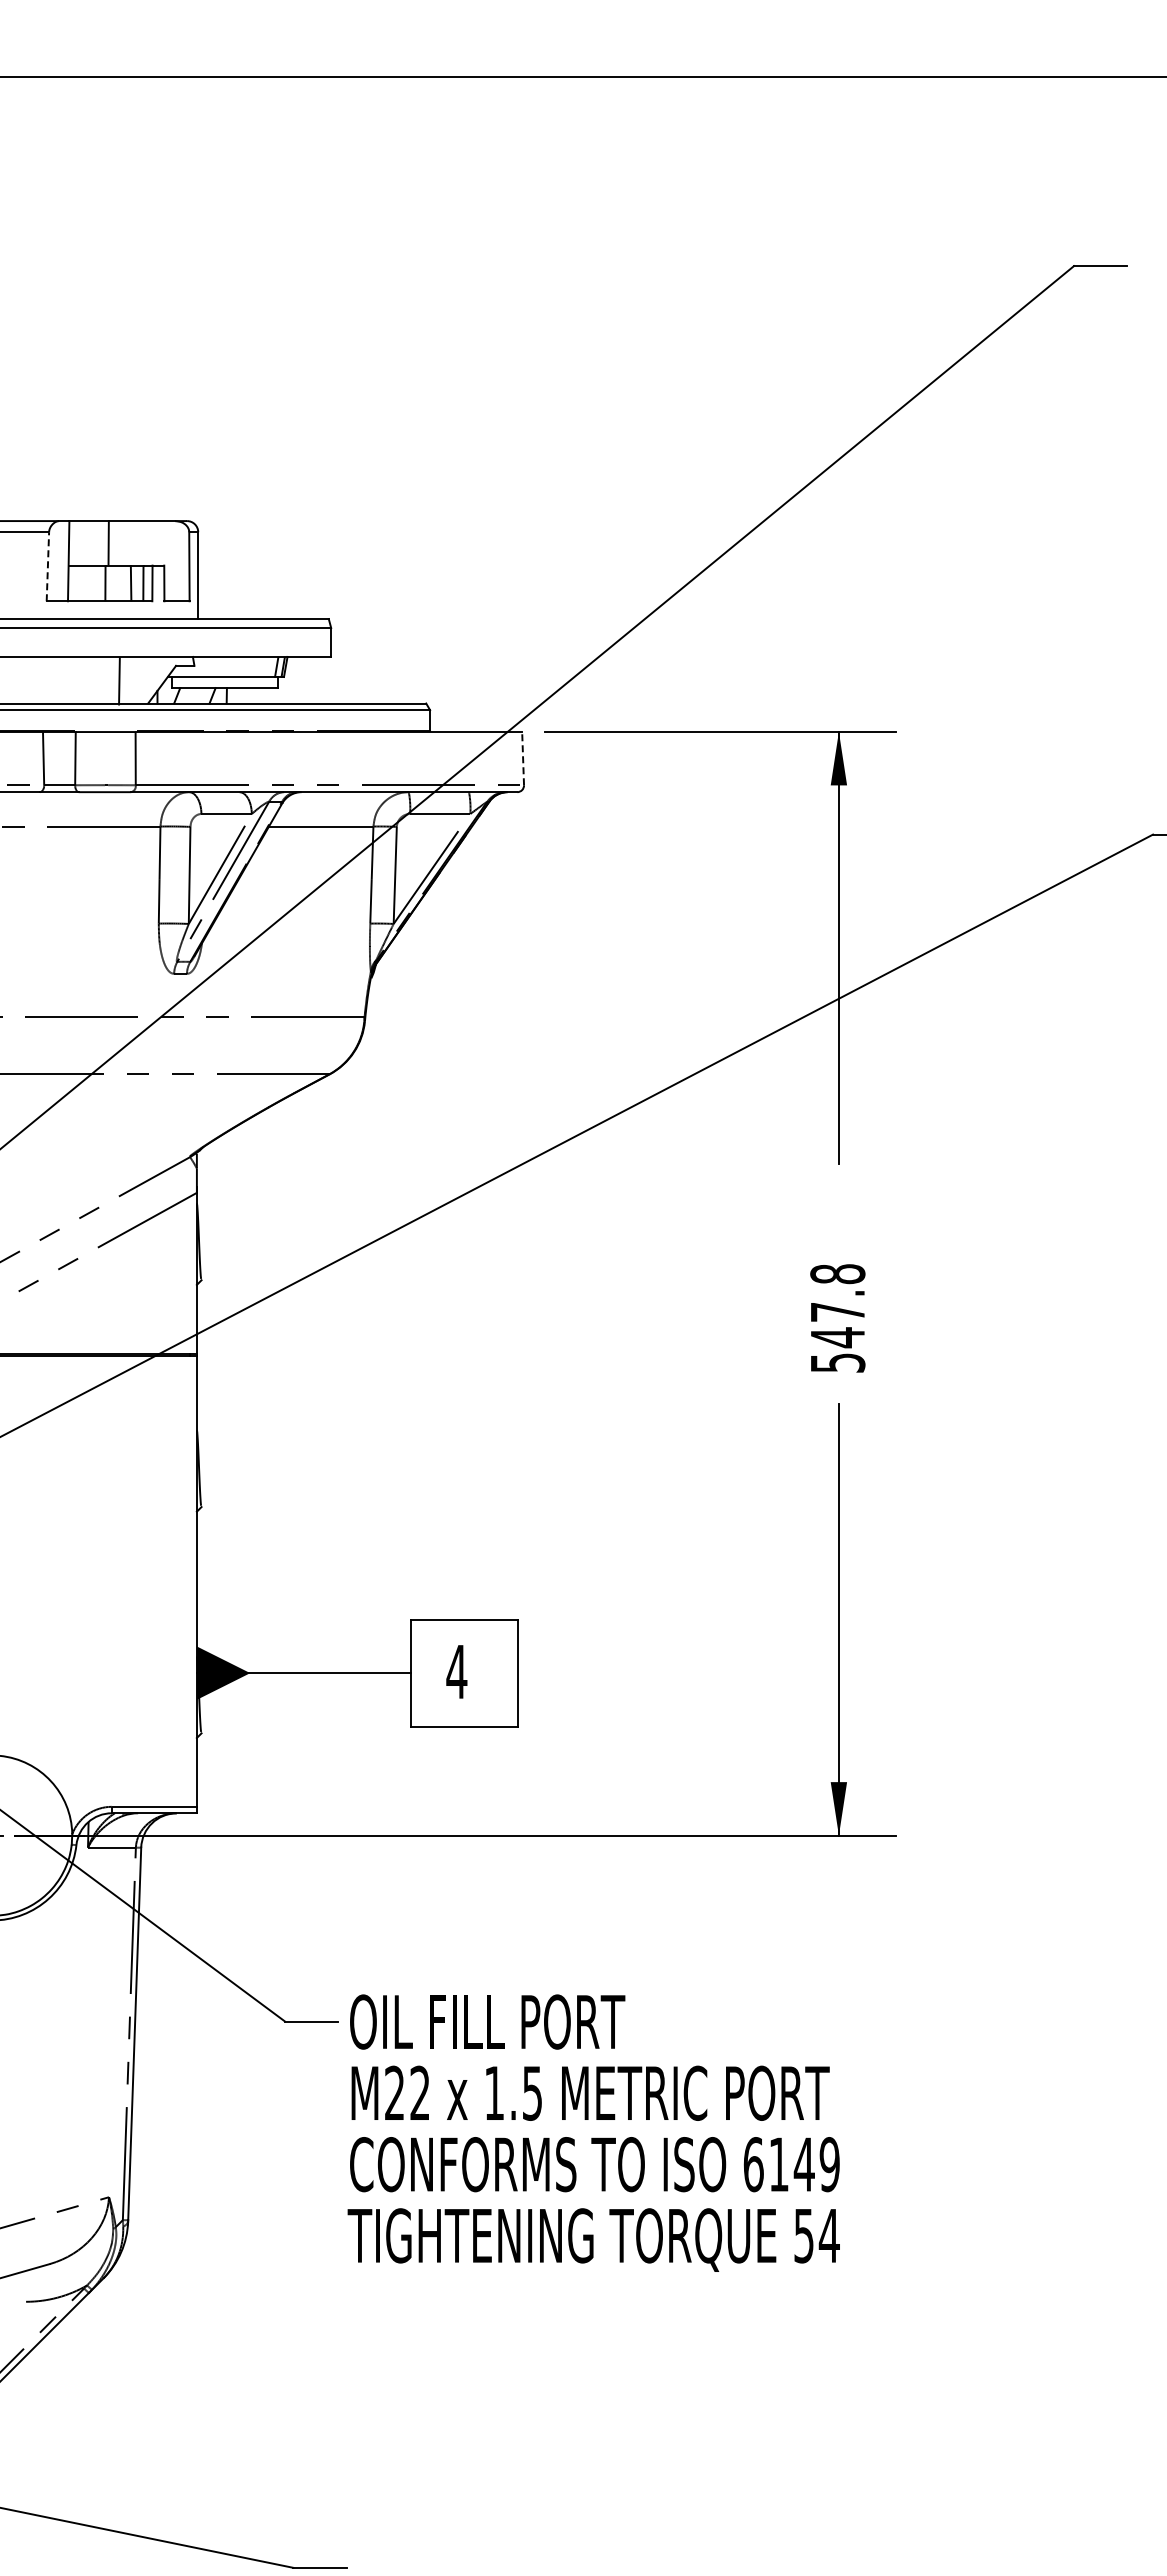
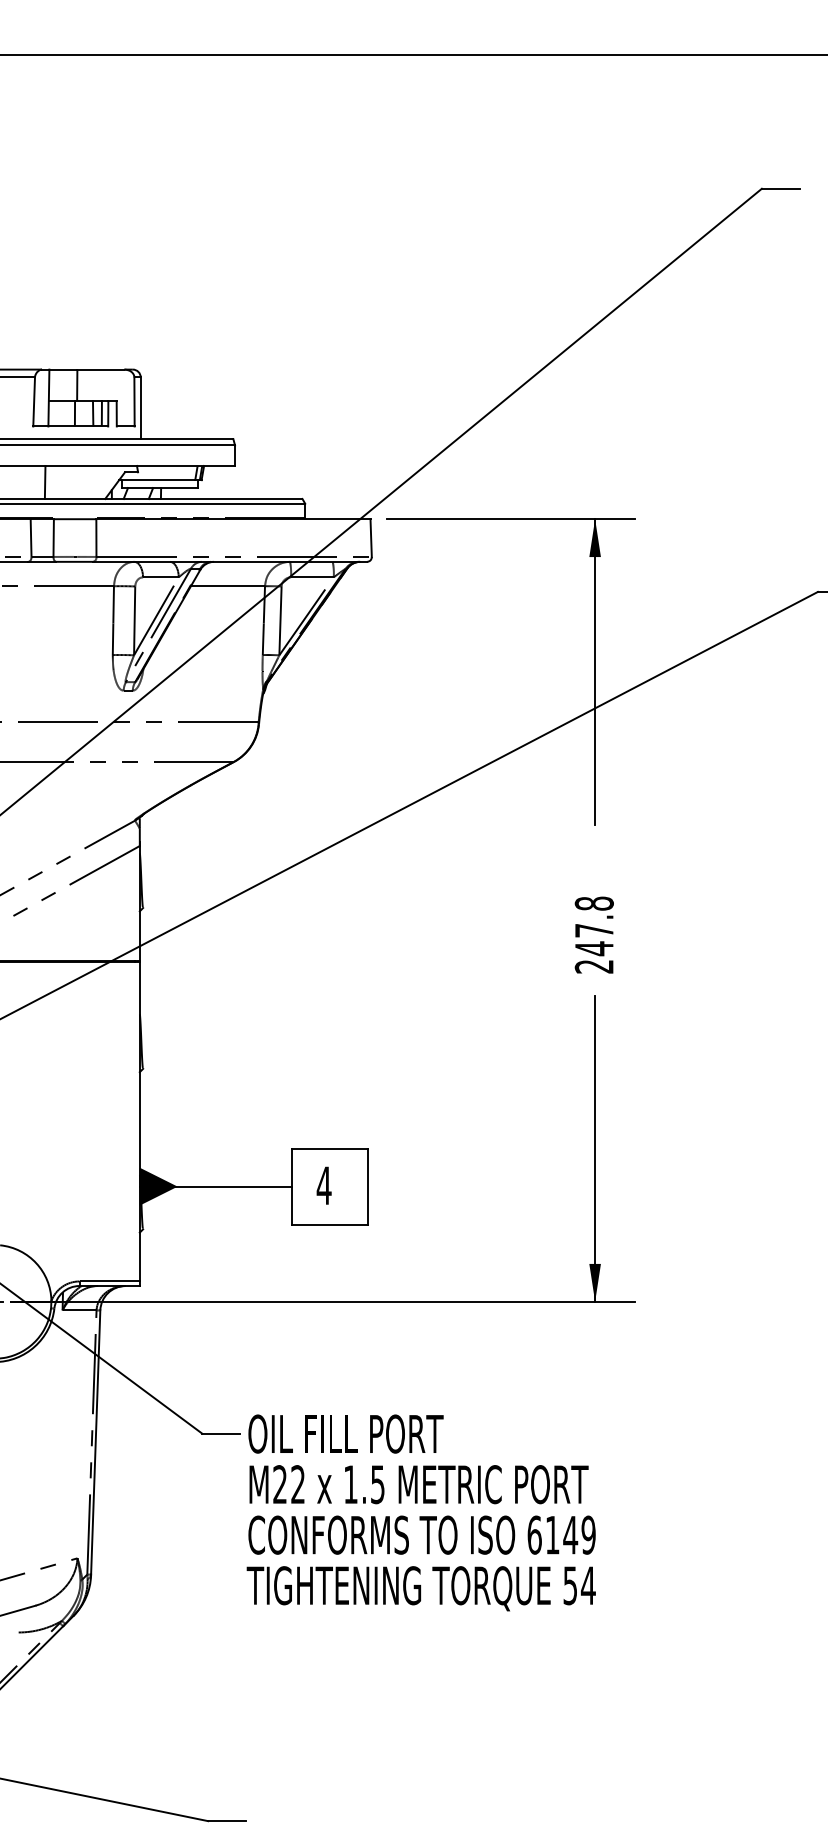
line: (47, 566) -> (33, 401), dashed -> solid
line: (119, 680) -> (45, 481), moved
line: (523, 758) -> (371, 537), dashed -> solid
text: (837, 1362) -> (594, 966), 547.8 -> 247.8

